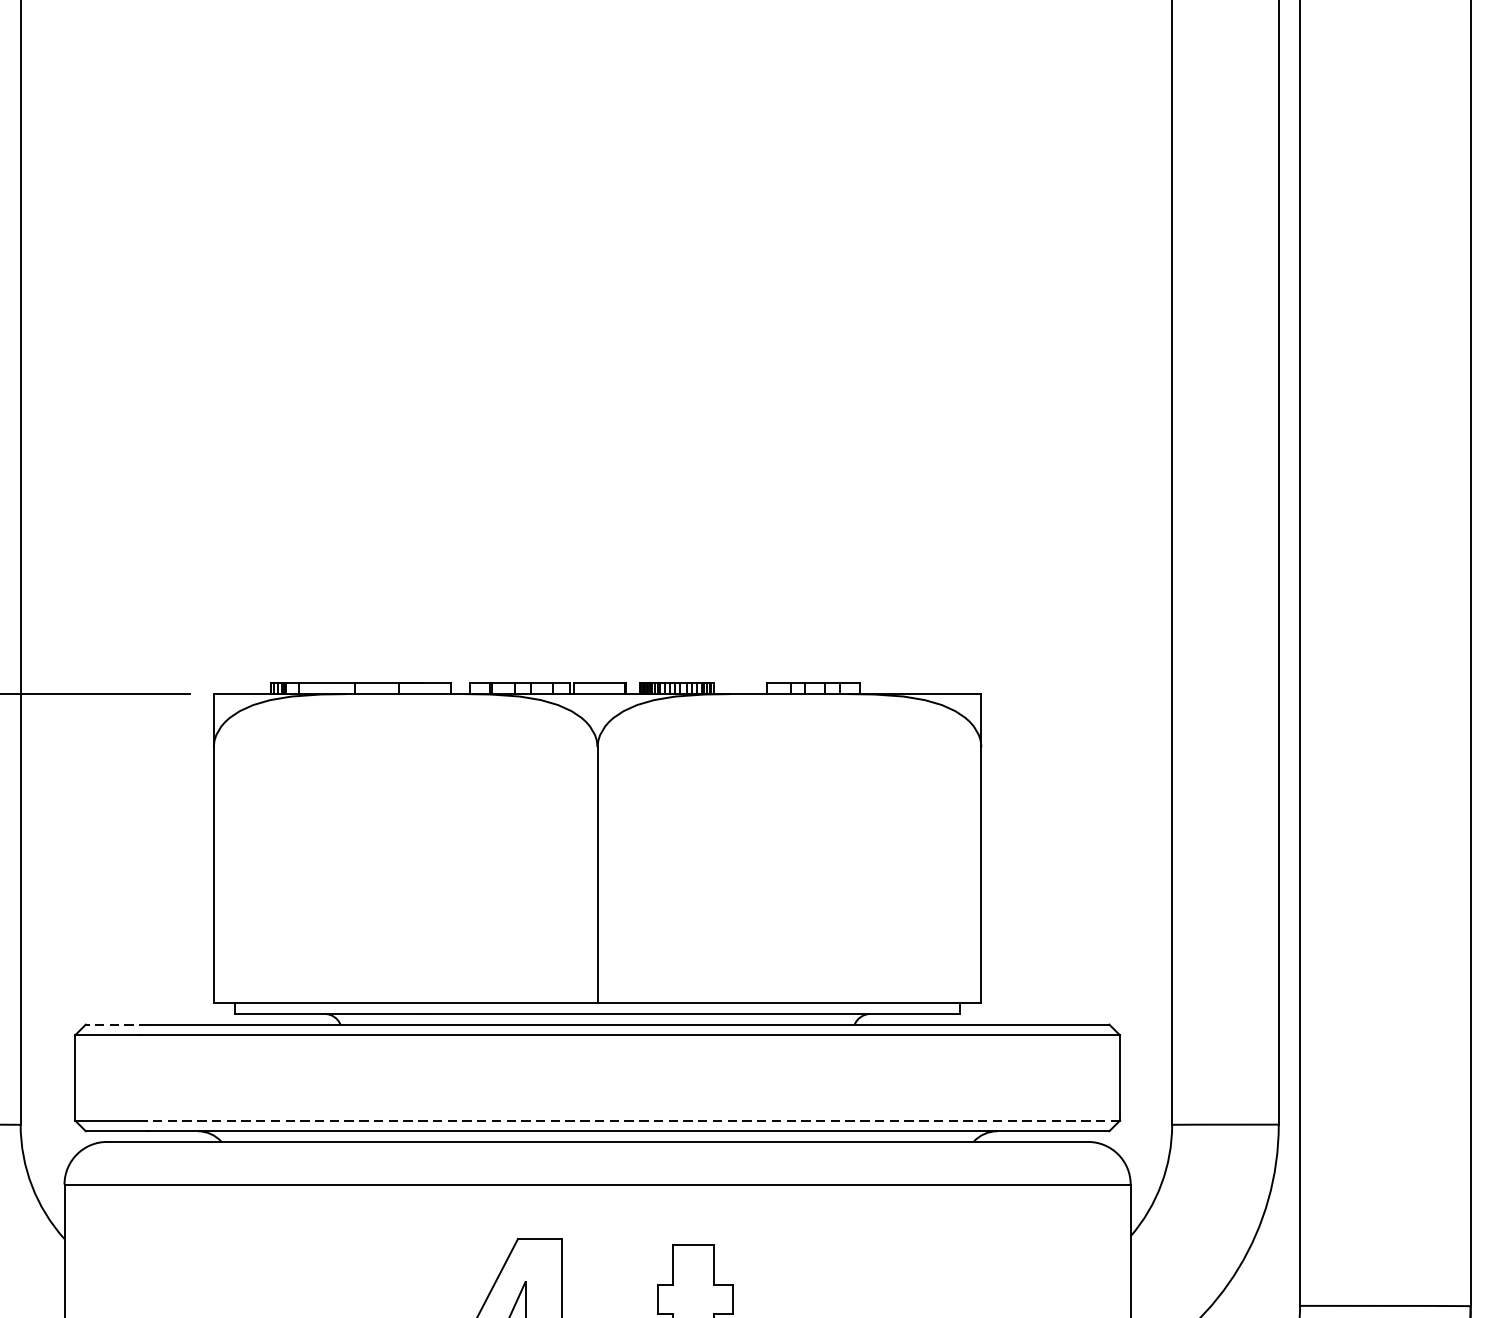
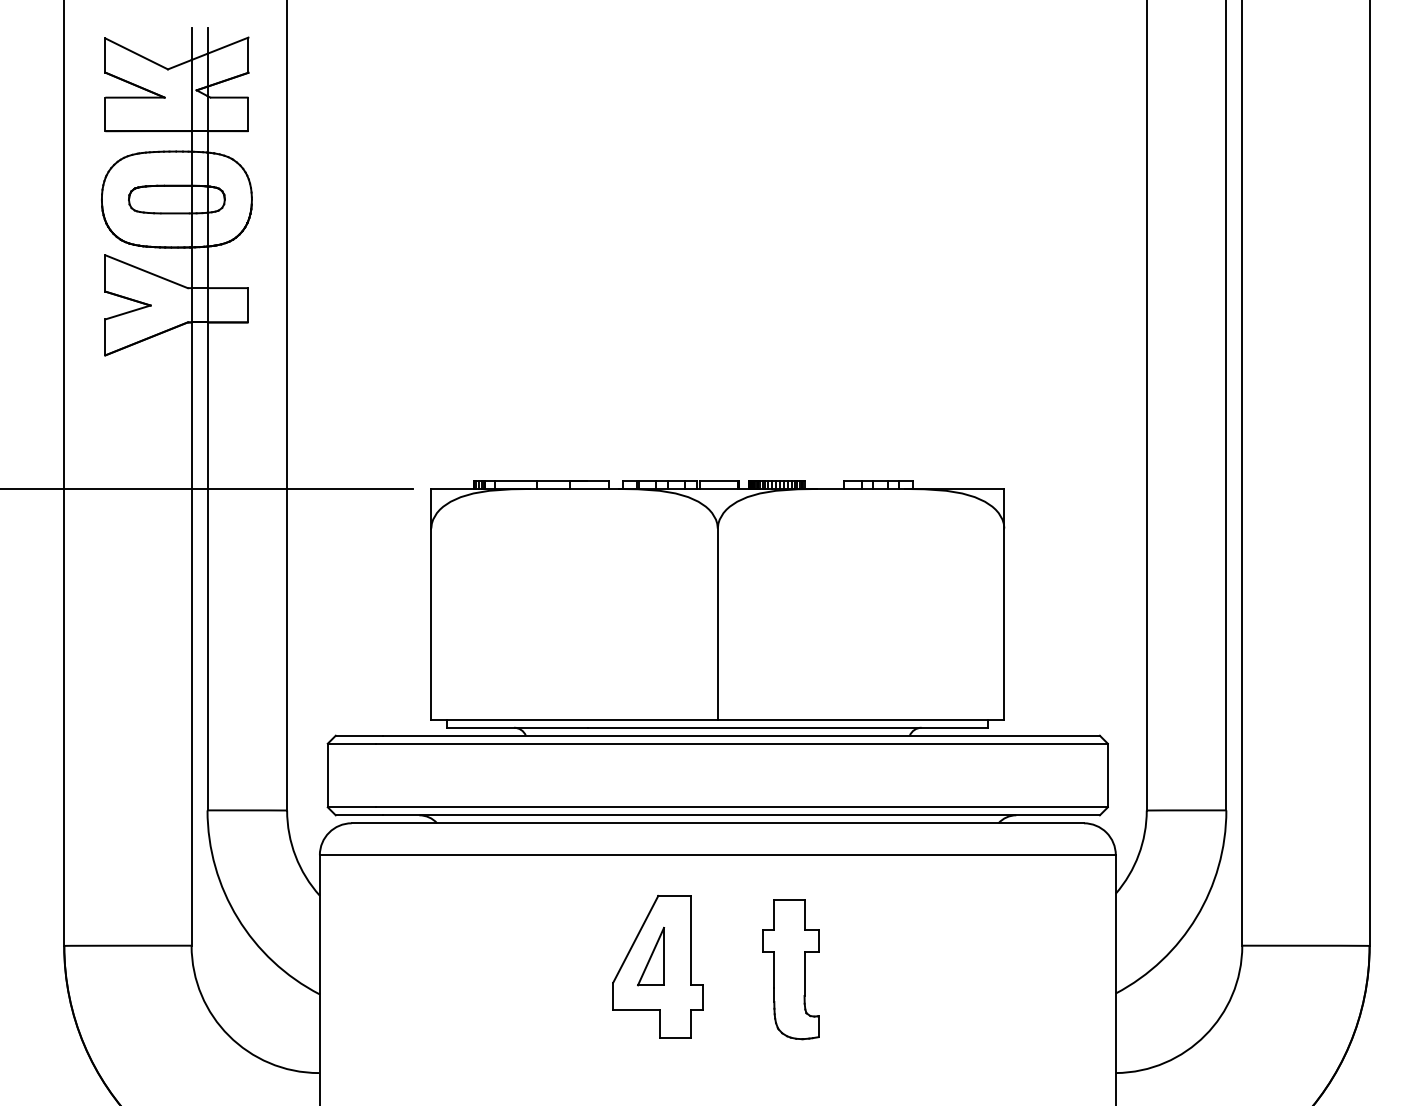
line: (116, 1024) -> (358, 735), dashed -> solid
line: (629, 1120) -> (741, 807), dashed -> solid

